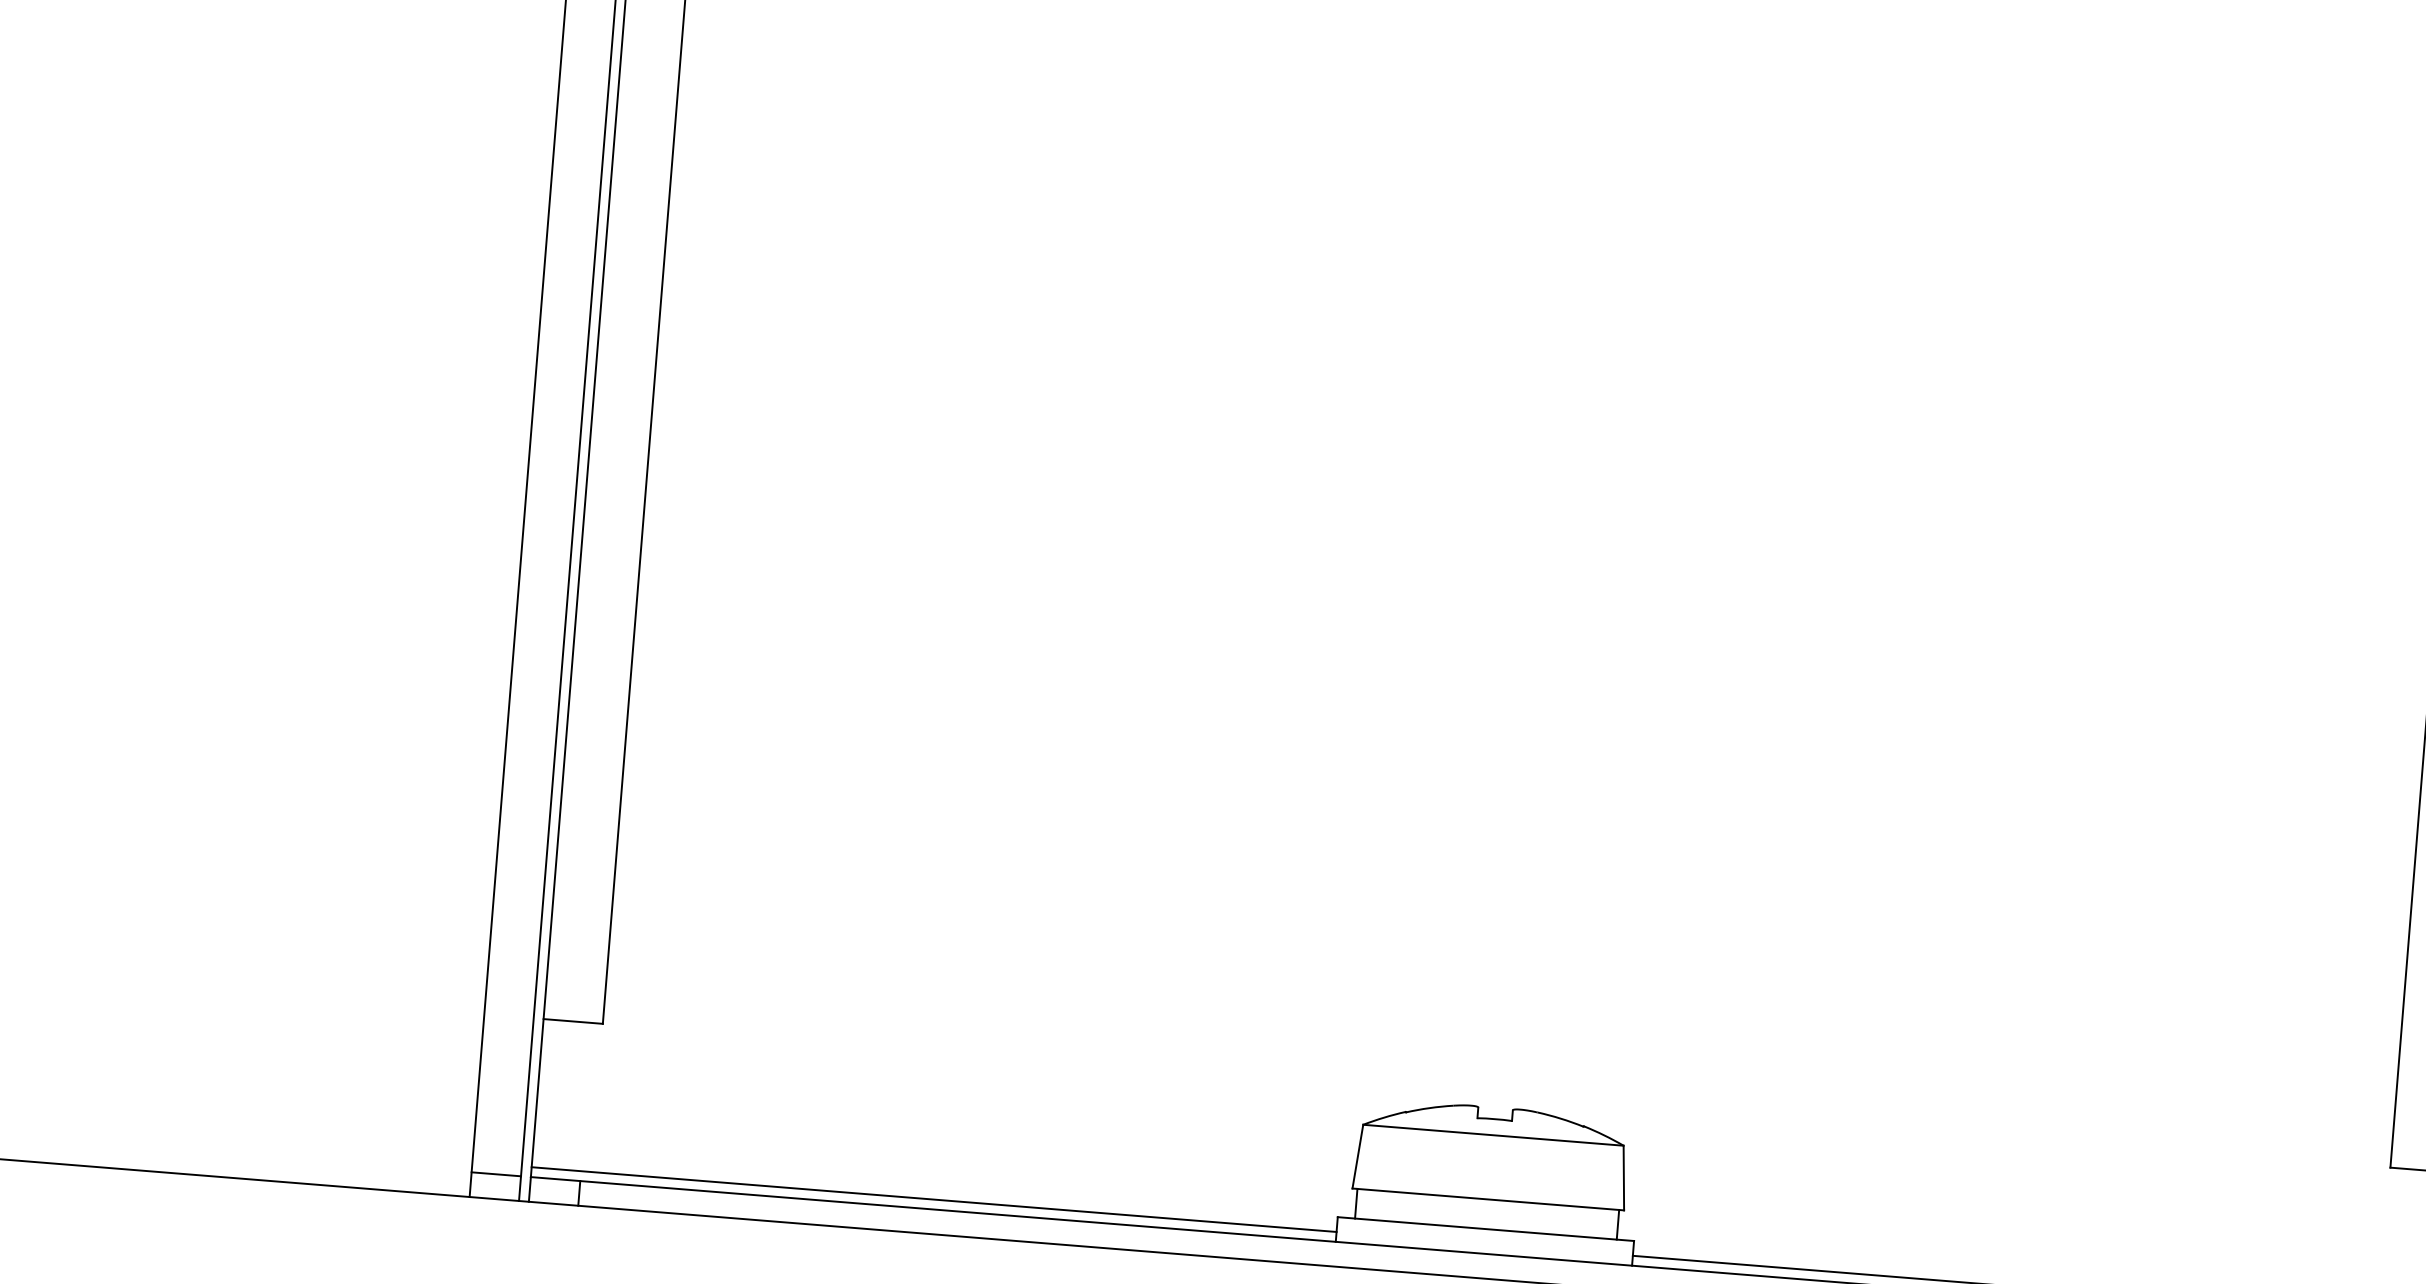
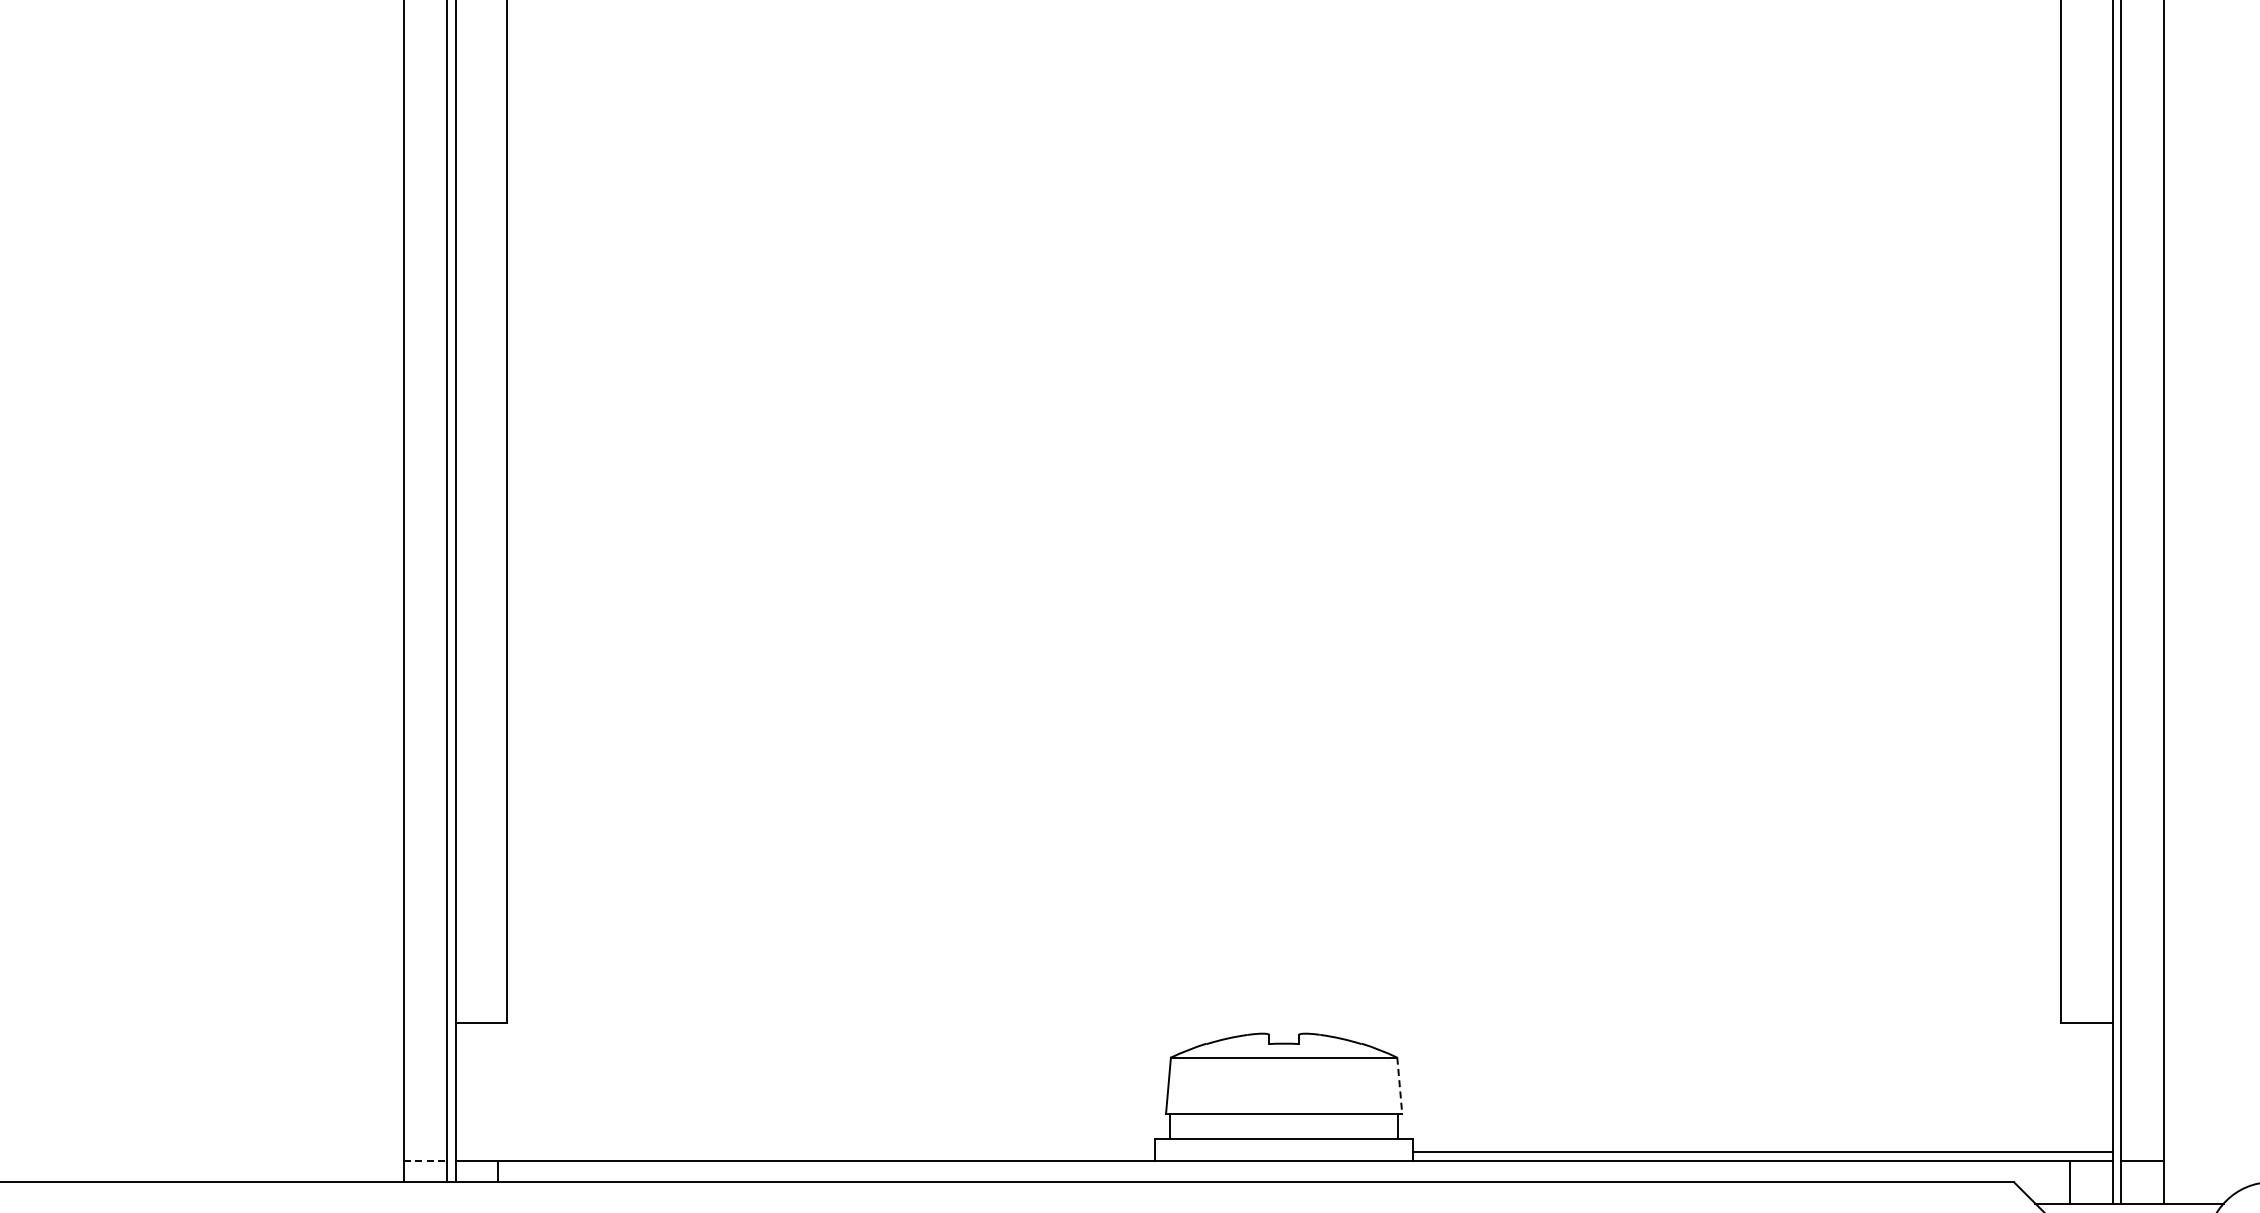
line: (496, 1174) -> (425, 1160), solid -> dashed
line: (1623, 1179) -> (1399, 1086), solid -> dashed
line: (934, 1200) -> (805, 1152), removed

